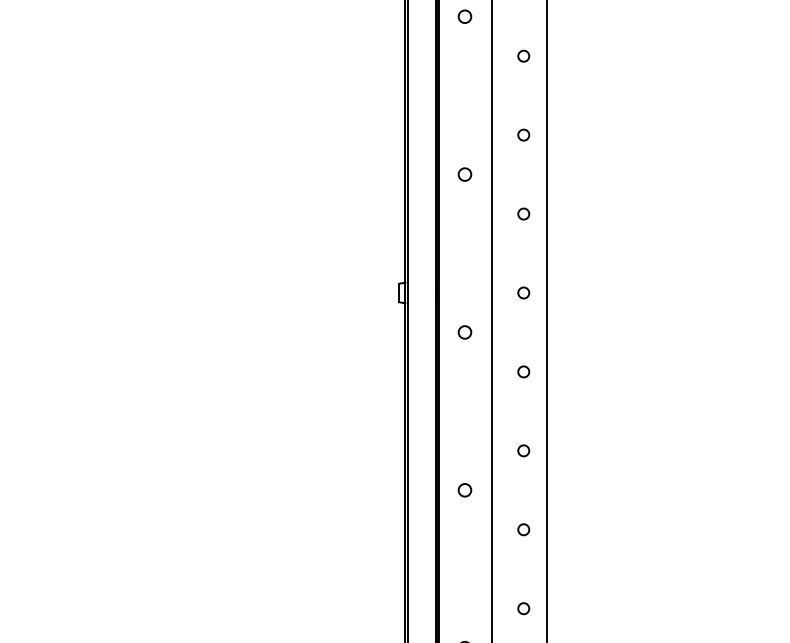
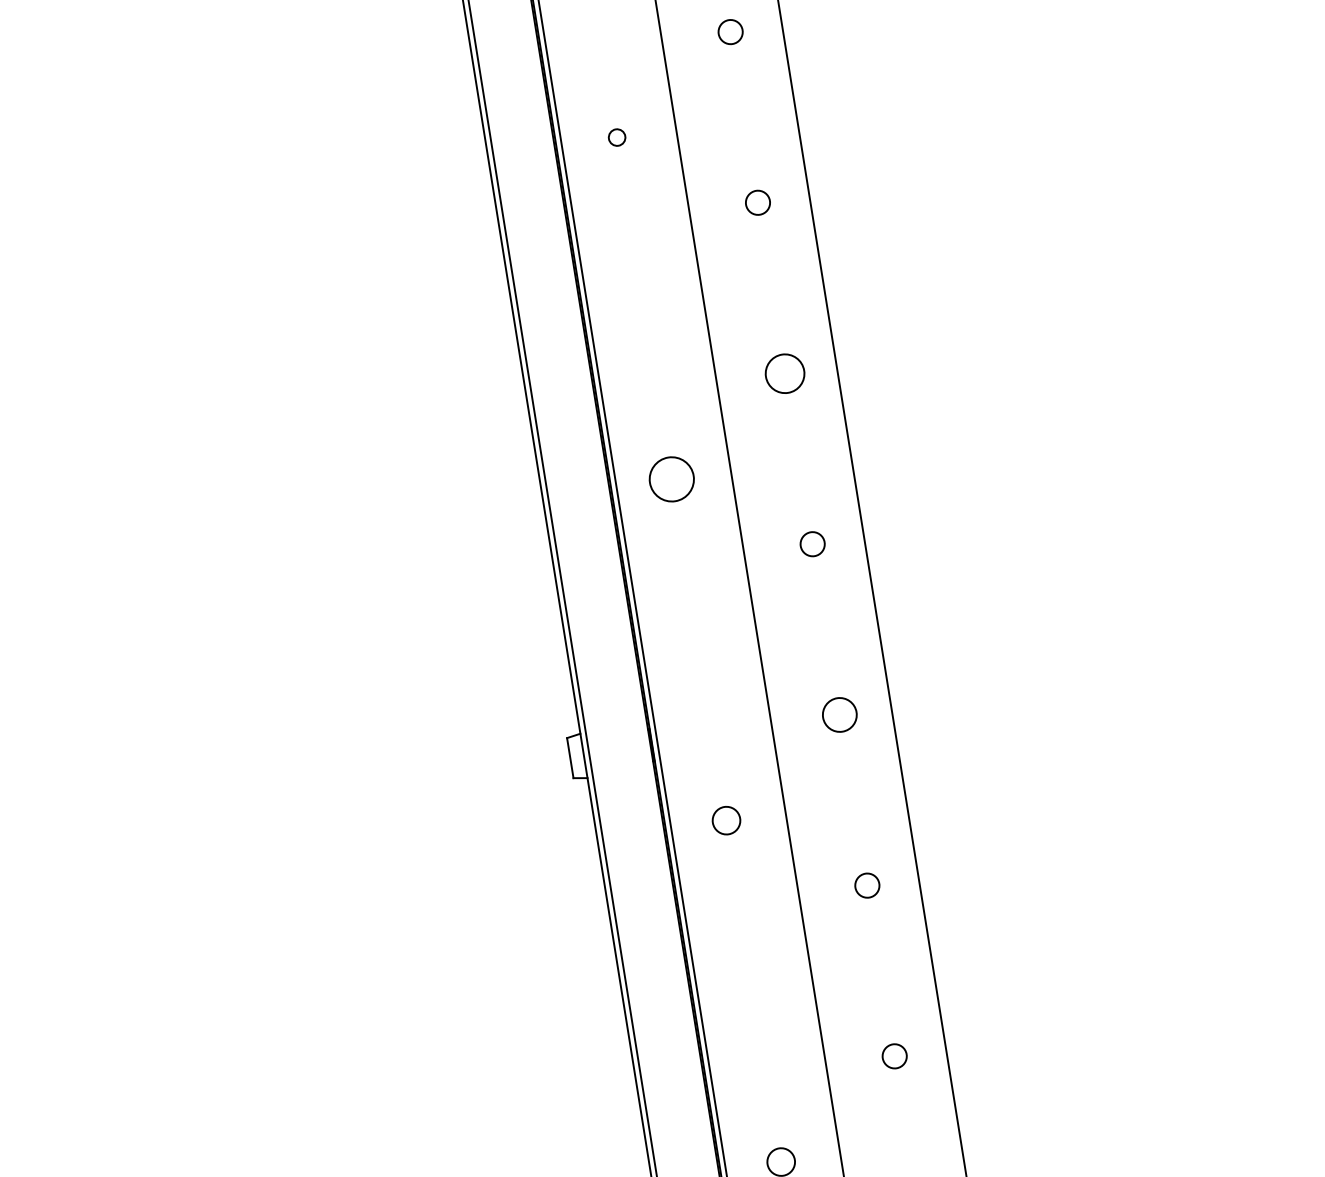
circle: (464, 16) -> (616, 137), size x0.6
circle: (523, 134) -> (784, 372), size x1.6
circle: (464, 174) -> (670, 479), size x1.6
circle: (523, 292) -> (839, 713), size x1.4

